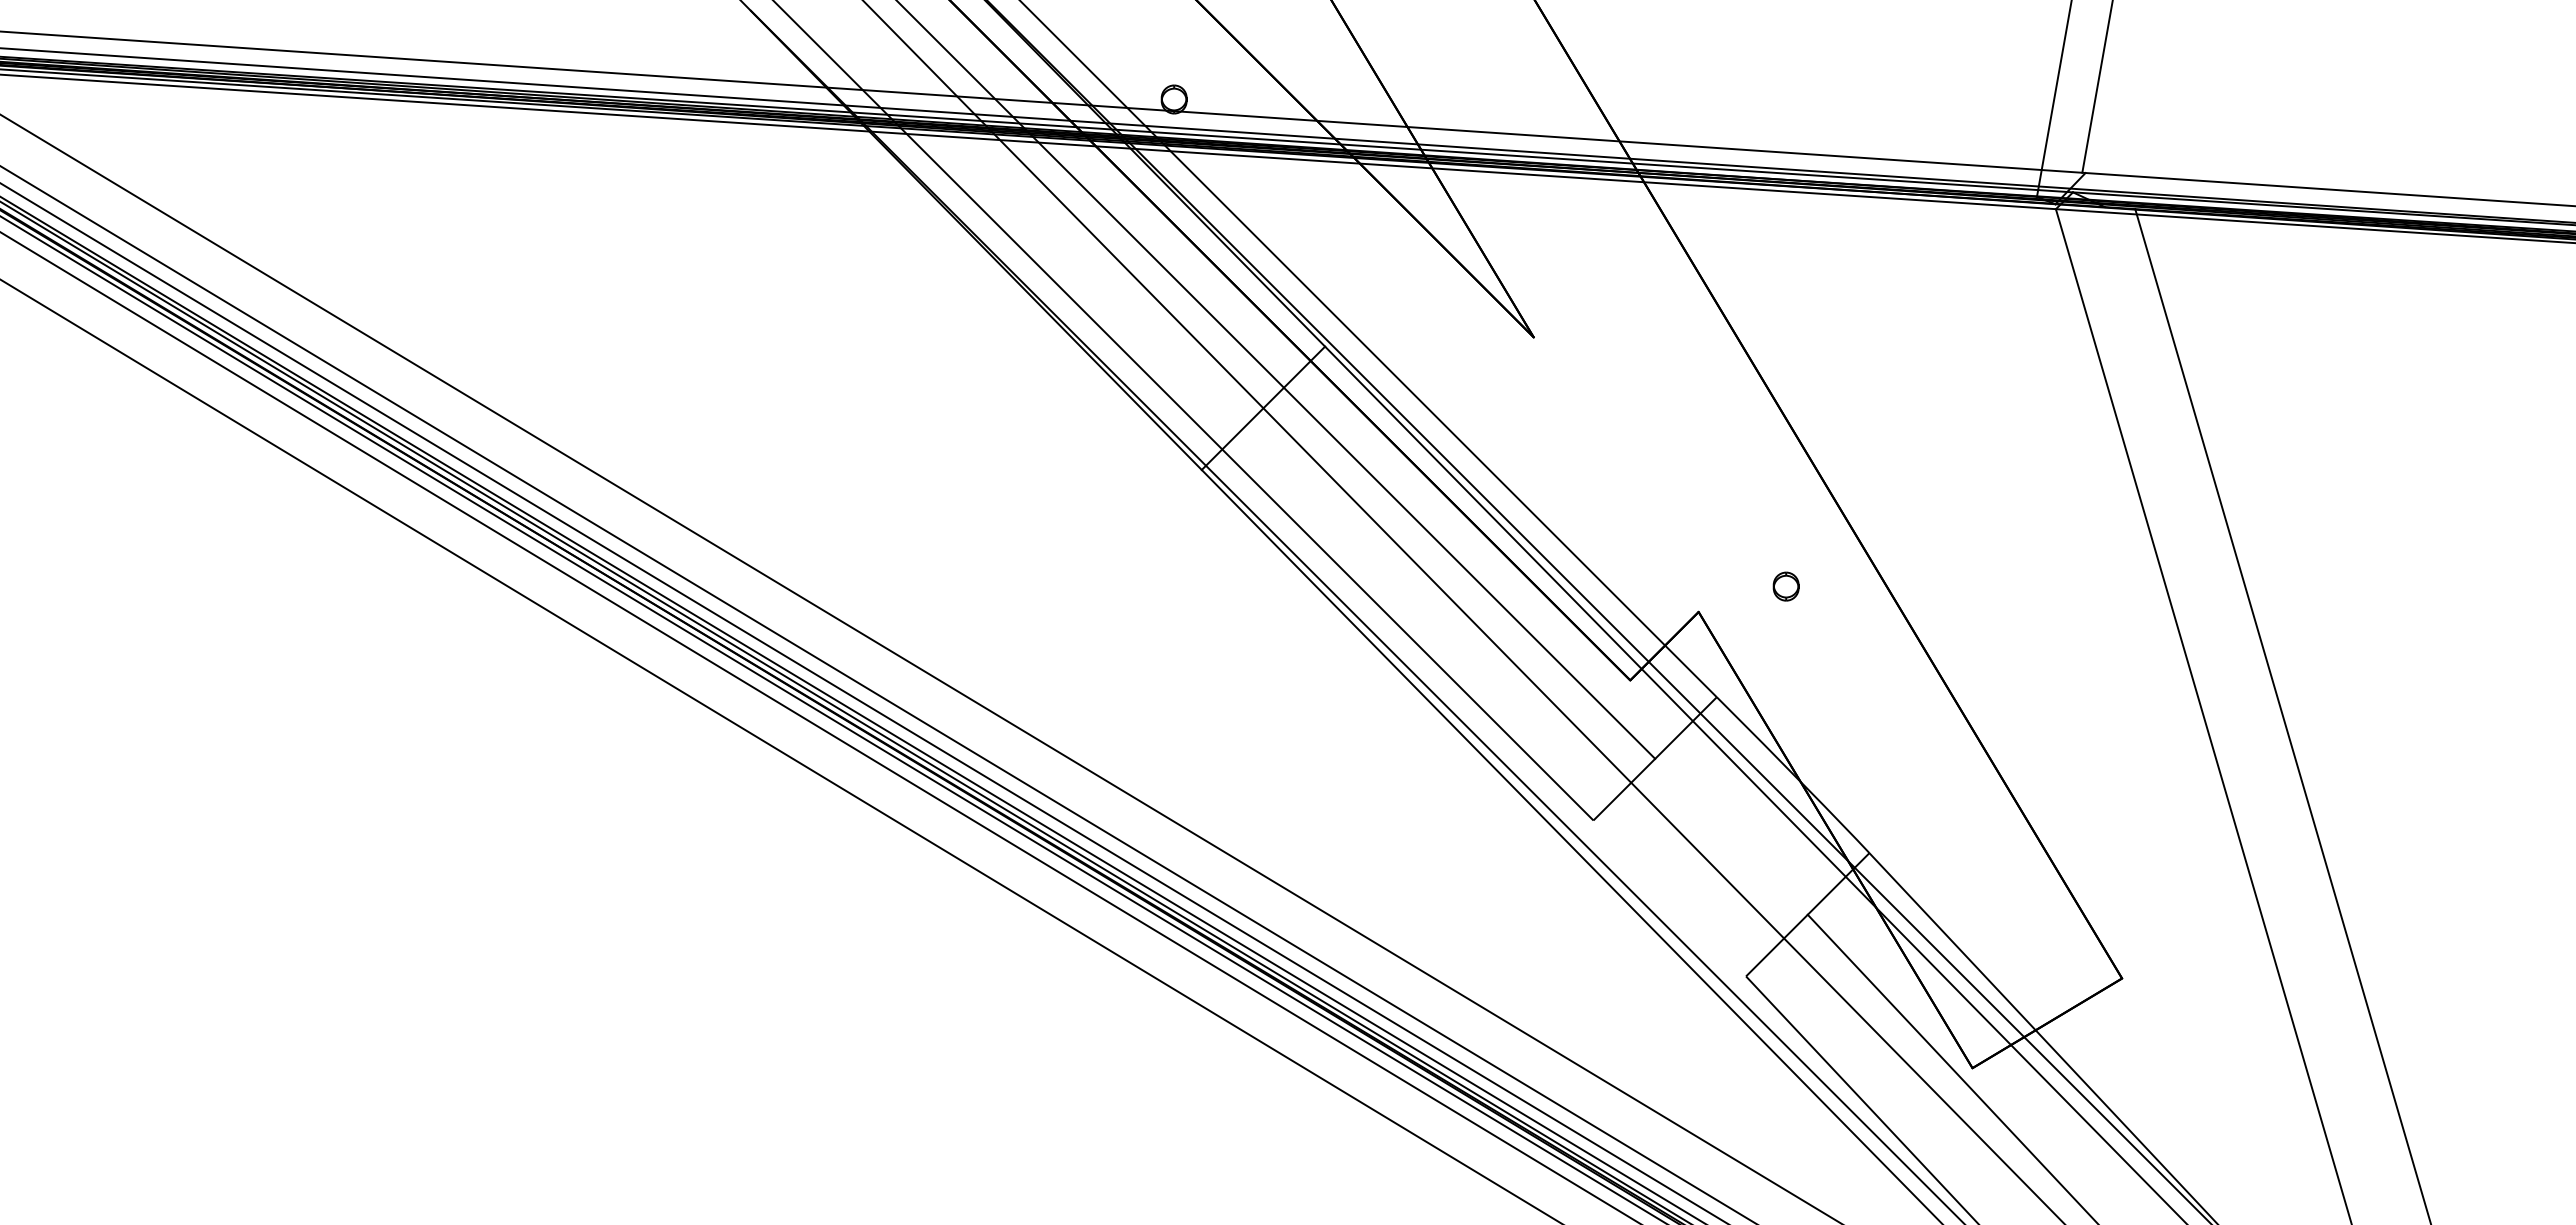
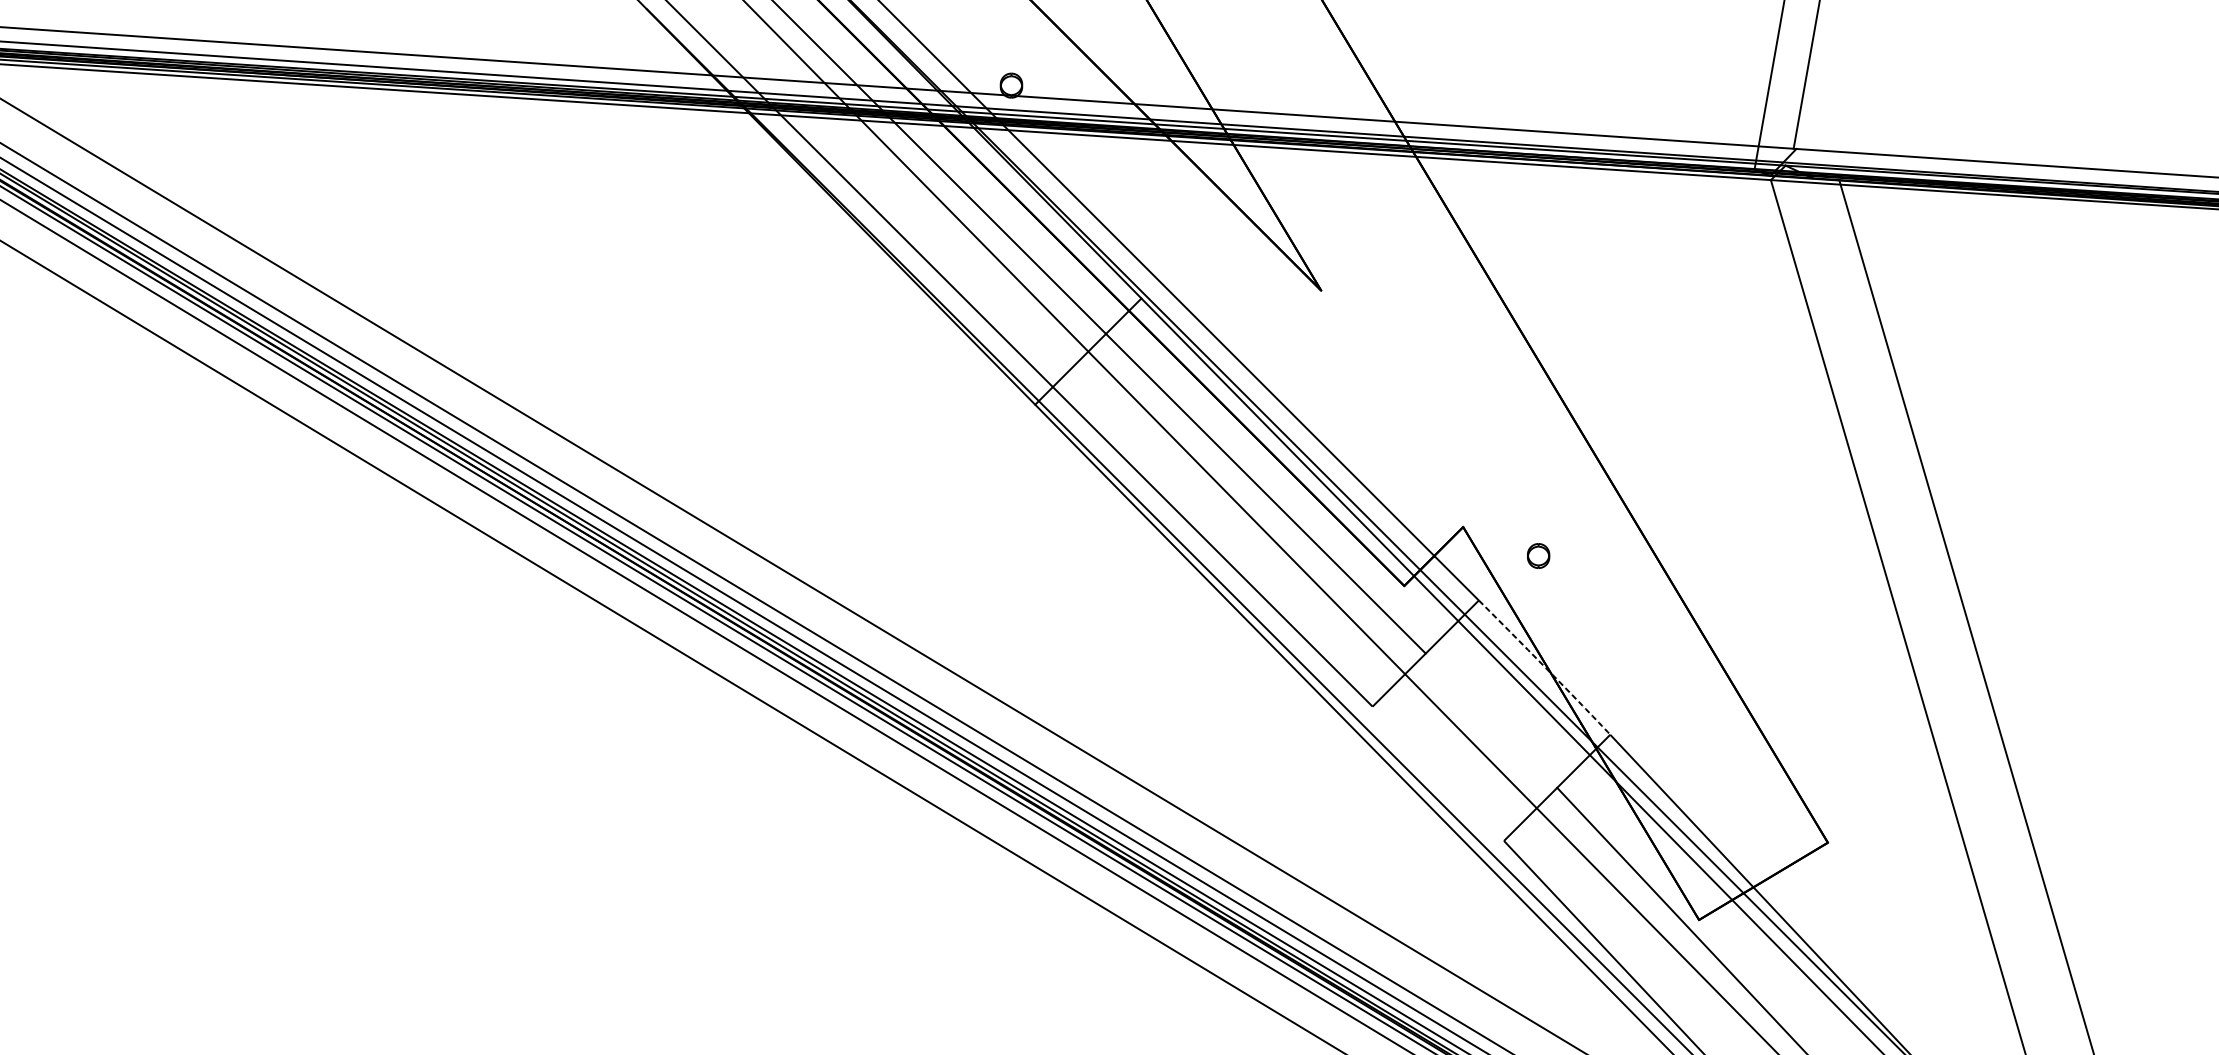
part: (1785, 586) -> (1537, 555), moved
arc: (1795, 776) -> (1546, 668), solid -> dashed

